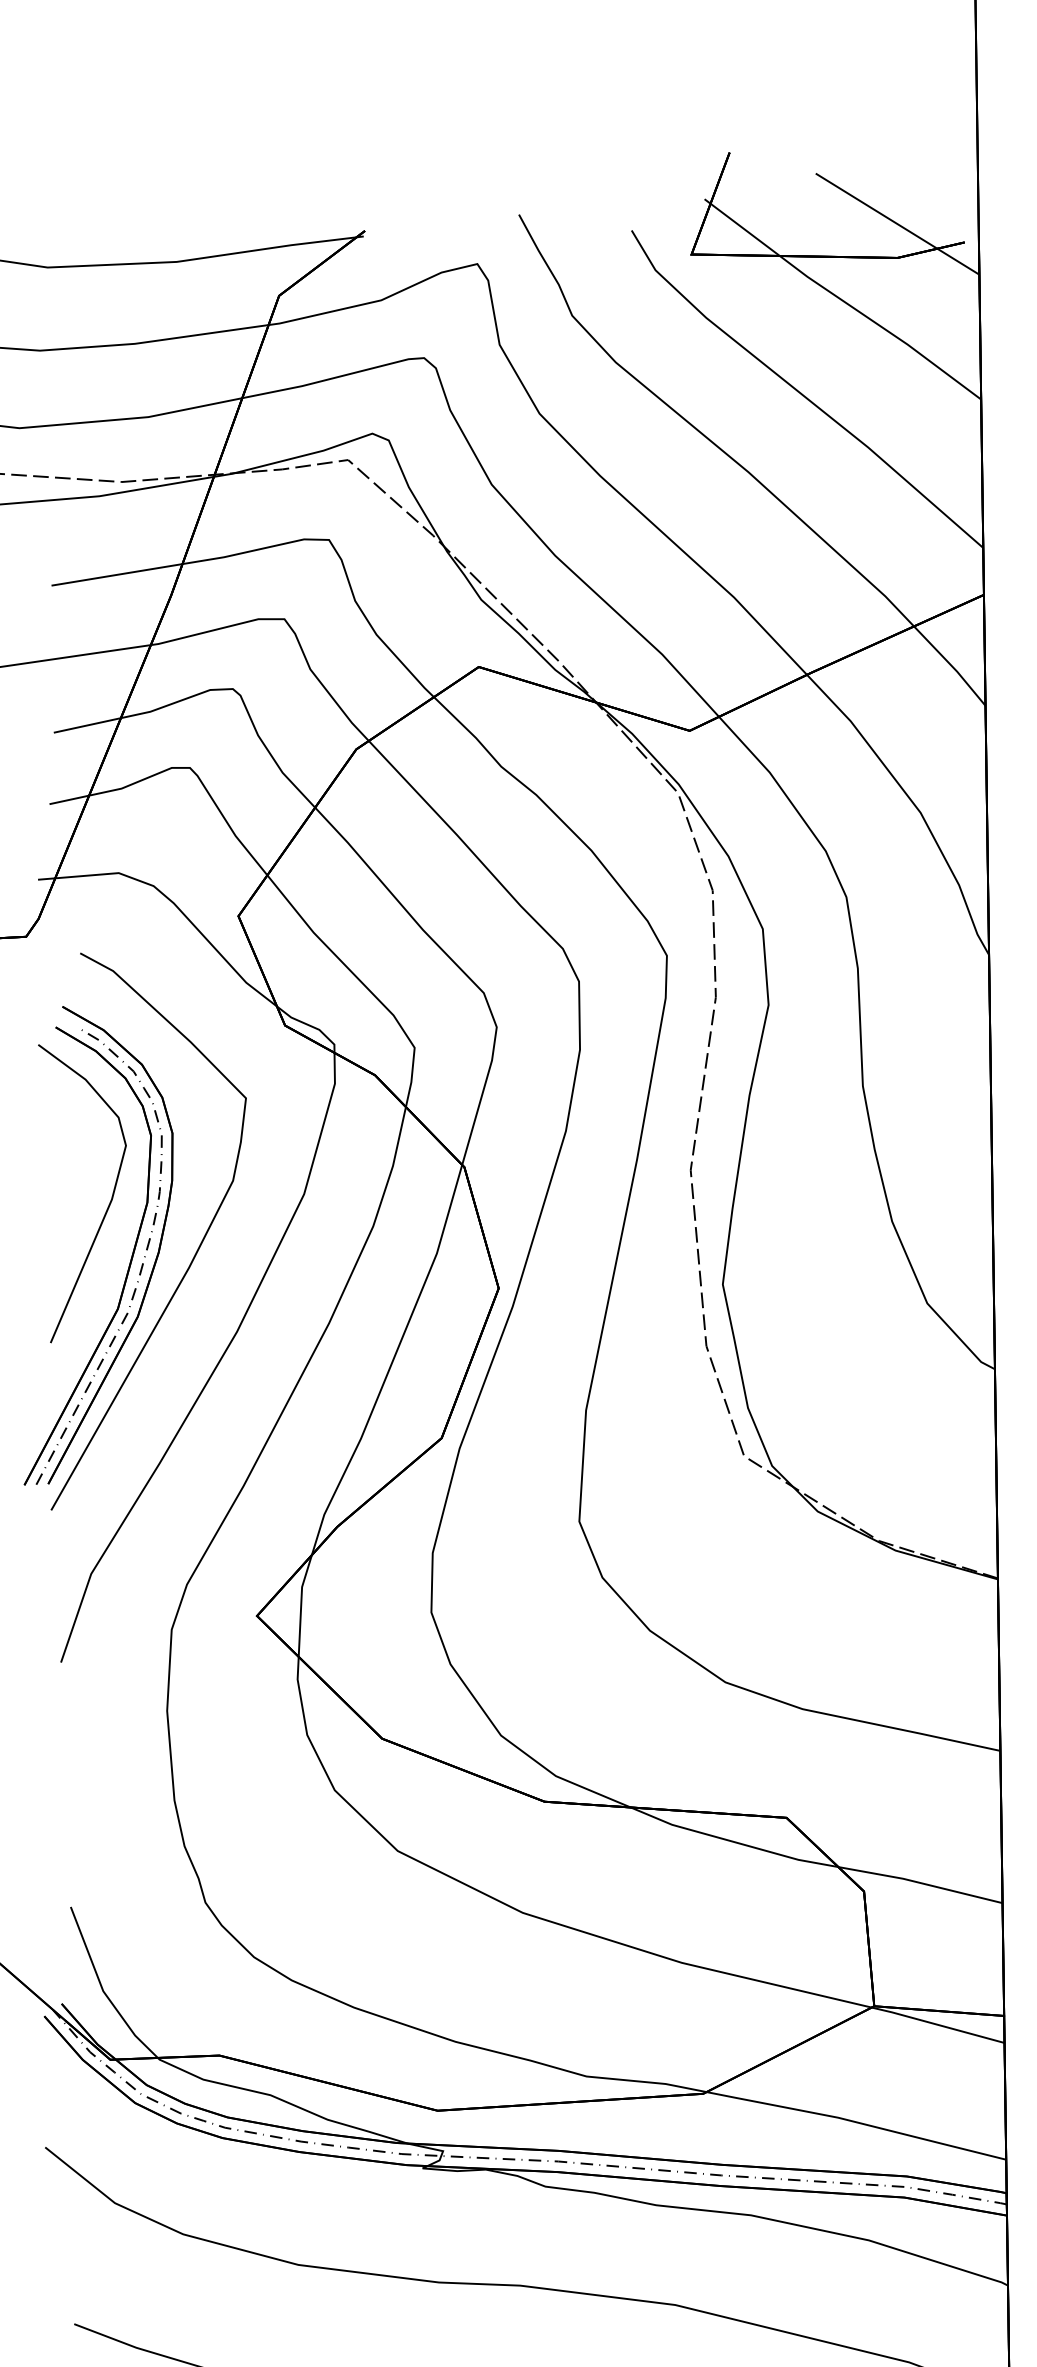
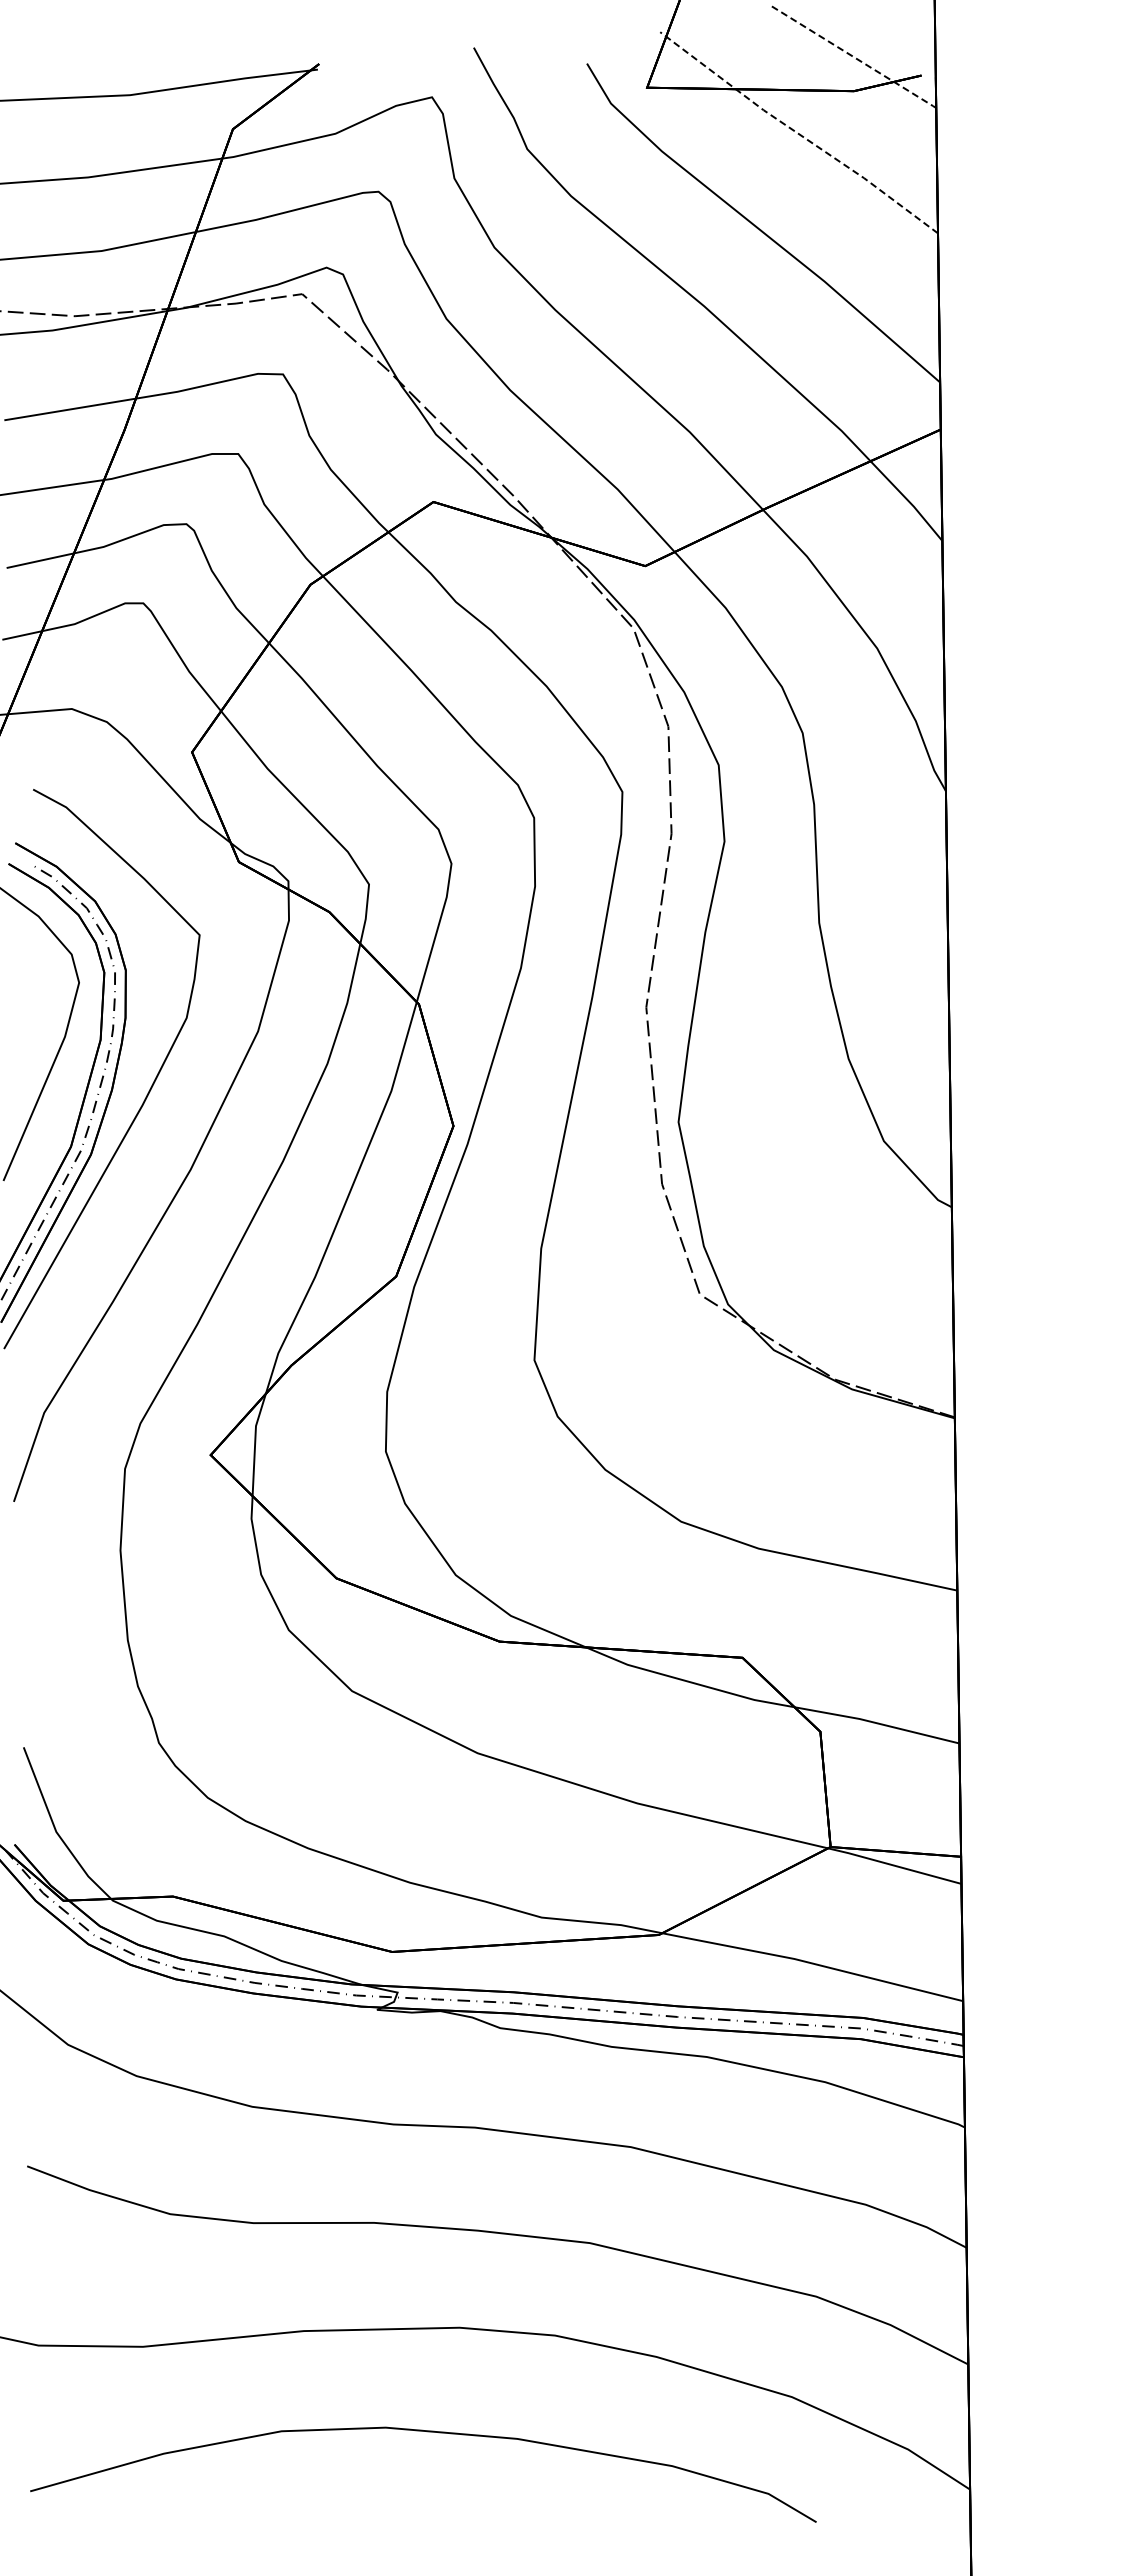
line: (899, 224) -> (855, 57), solid -> dashed
line: (842, 300) -> (798, 133), solid -> dashed

